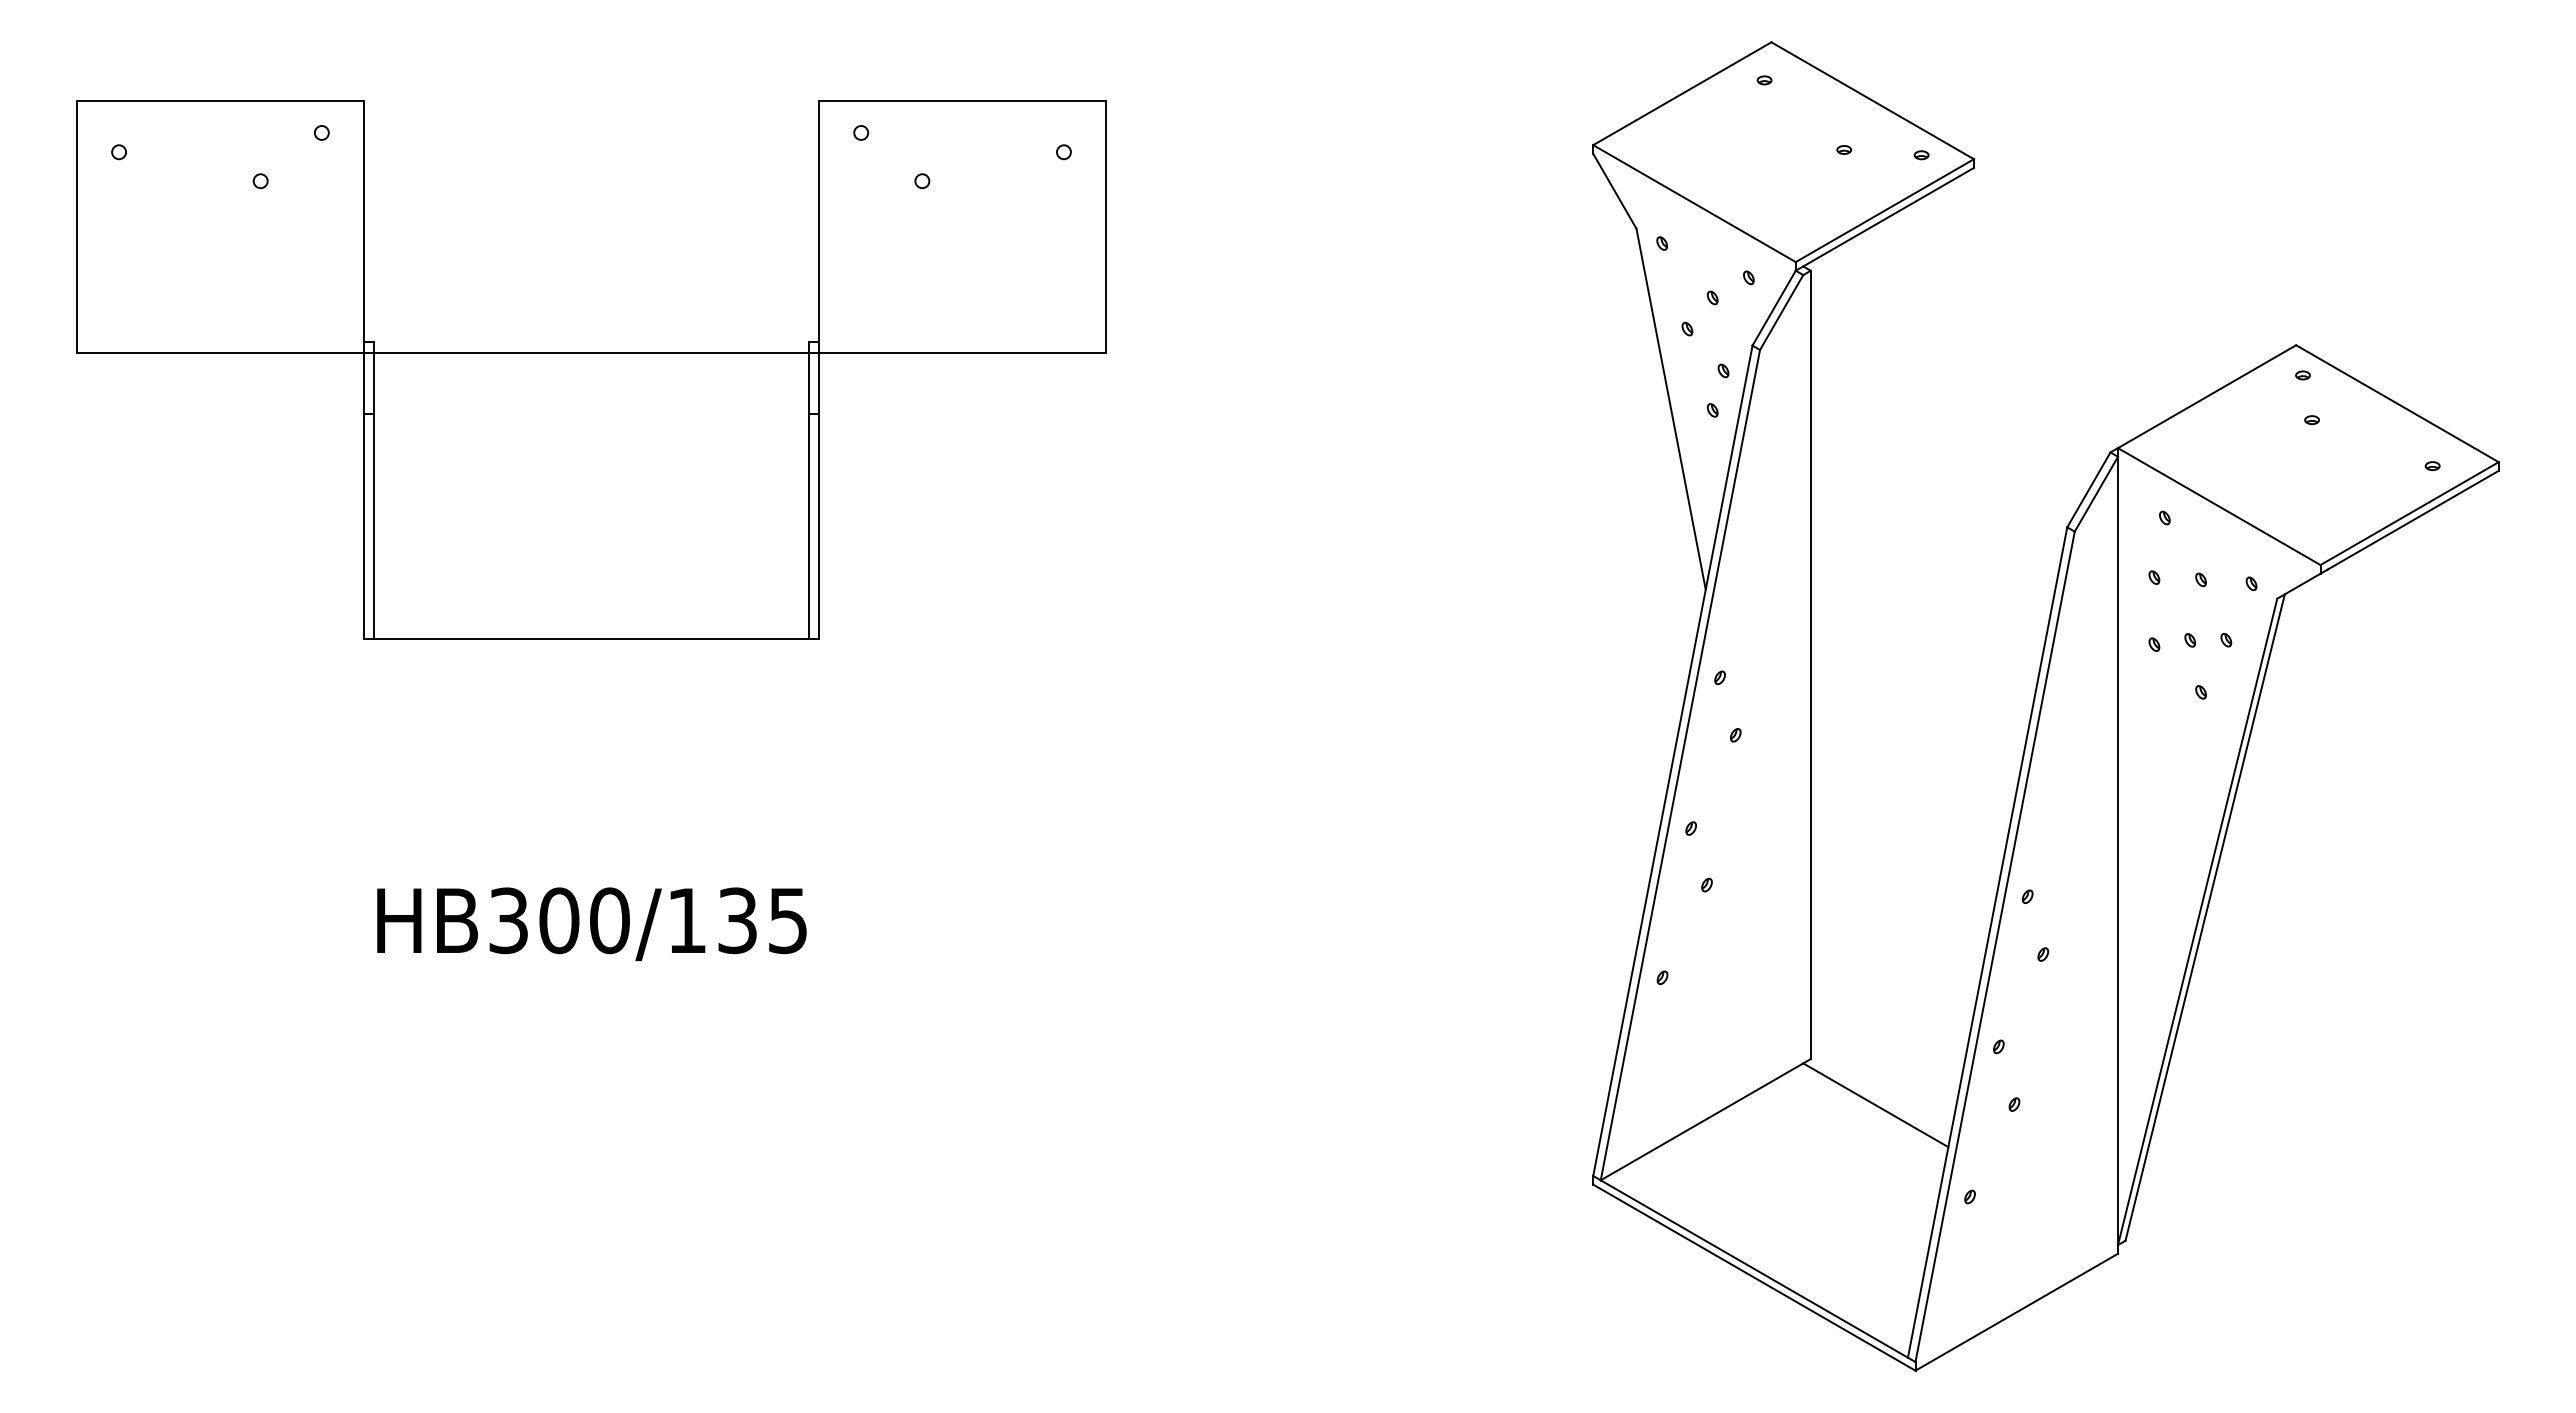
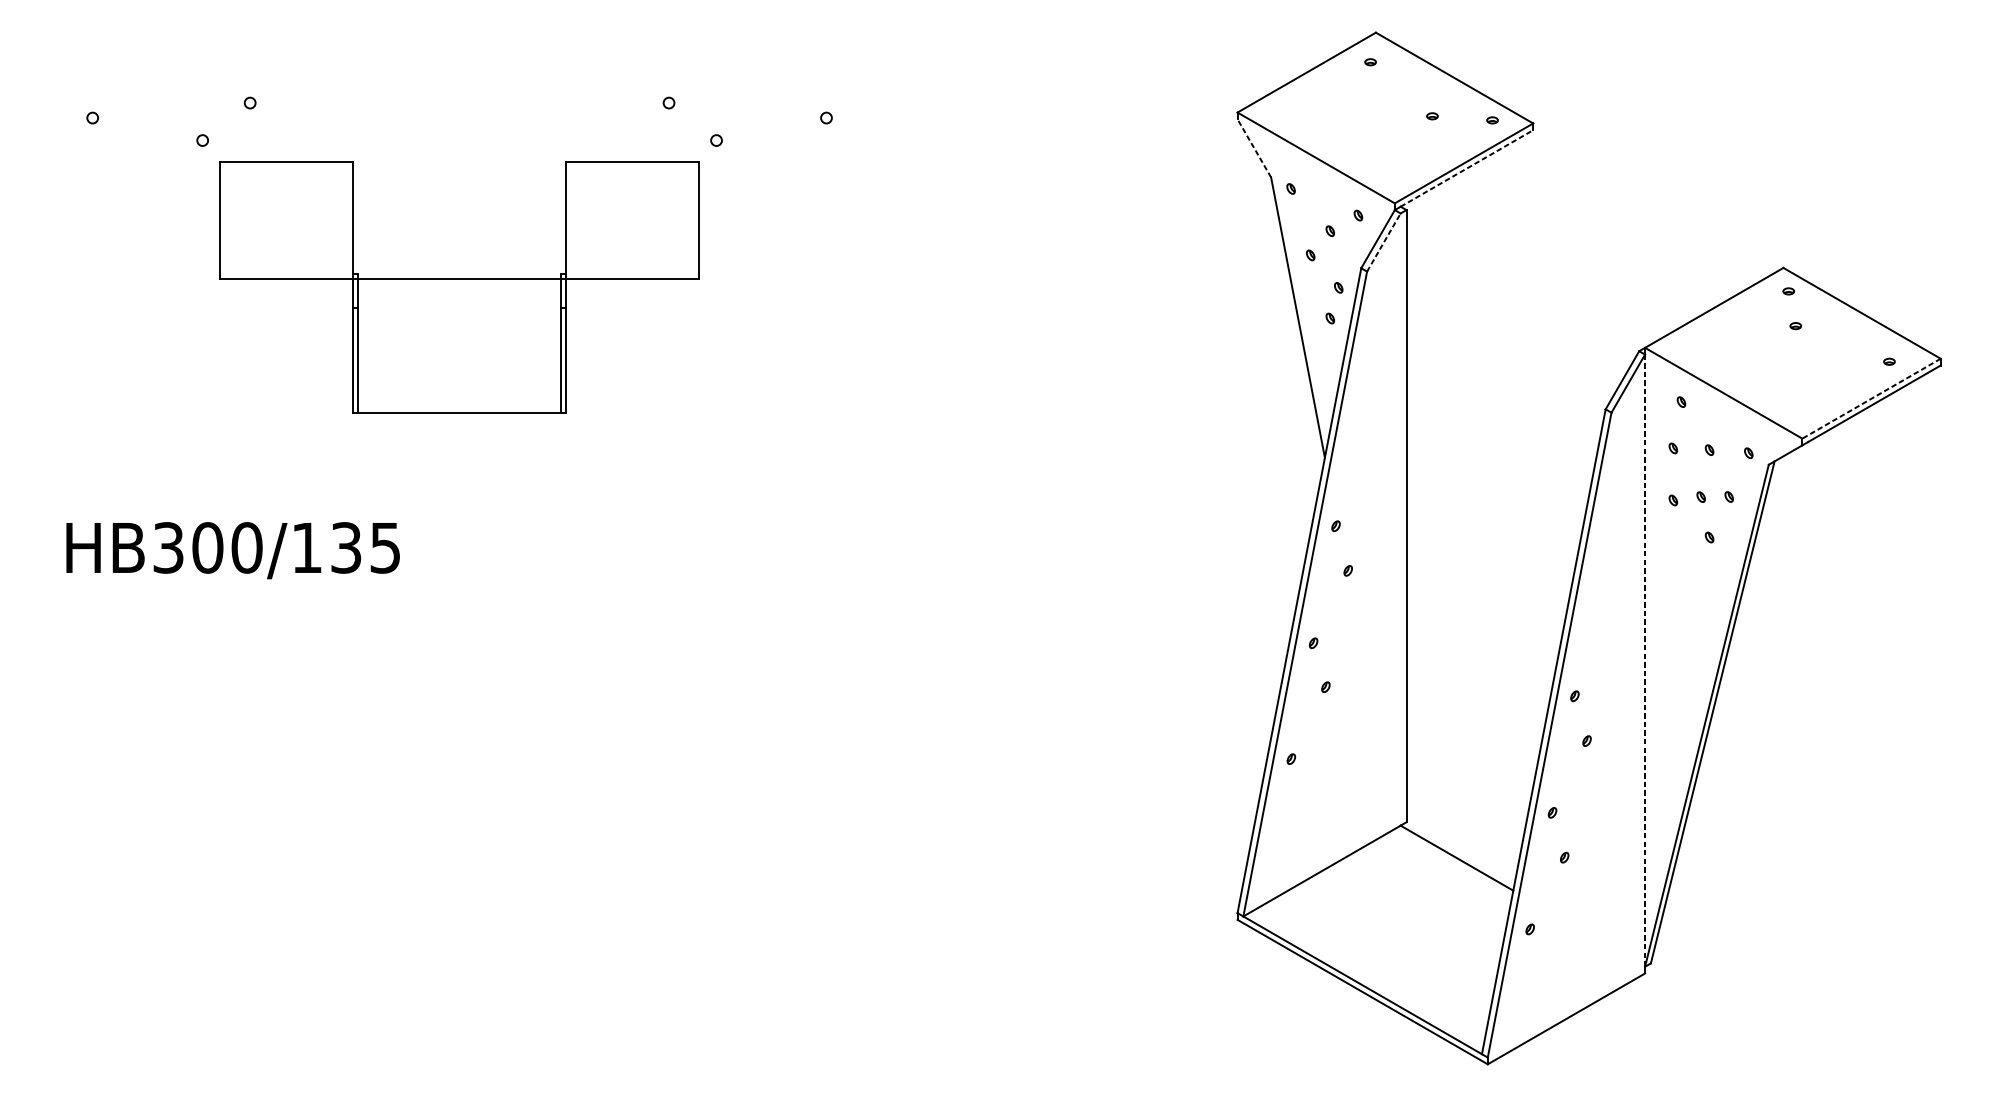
line: (1614, 190) -> (1254, 147), solid -> dashed
line: (1888, 217) -> (1466, 168), solid -> dashed
line: (1781, 312) -> (1383, 242), solid -> dashed
part: (591, 369) -> (459, 286), size x0.6
line: (2409, 513) -> (1871, 398), solid -> dashed
line: (2118, 851) -> (1645, 661), solid -> dashed
text: (591, 924) -> (232, 550), moved

